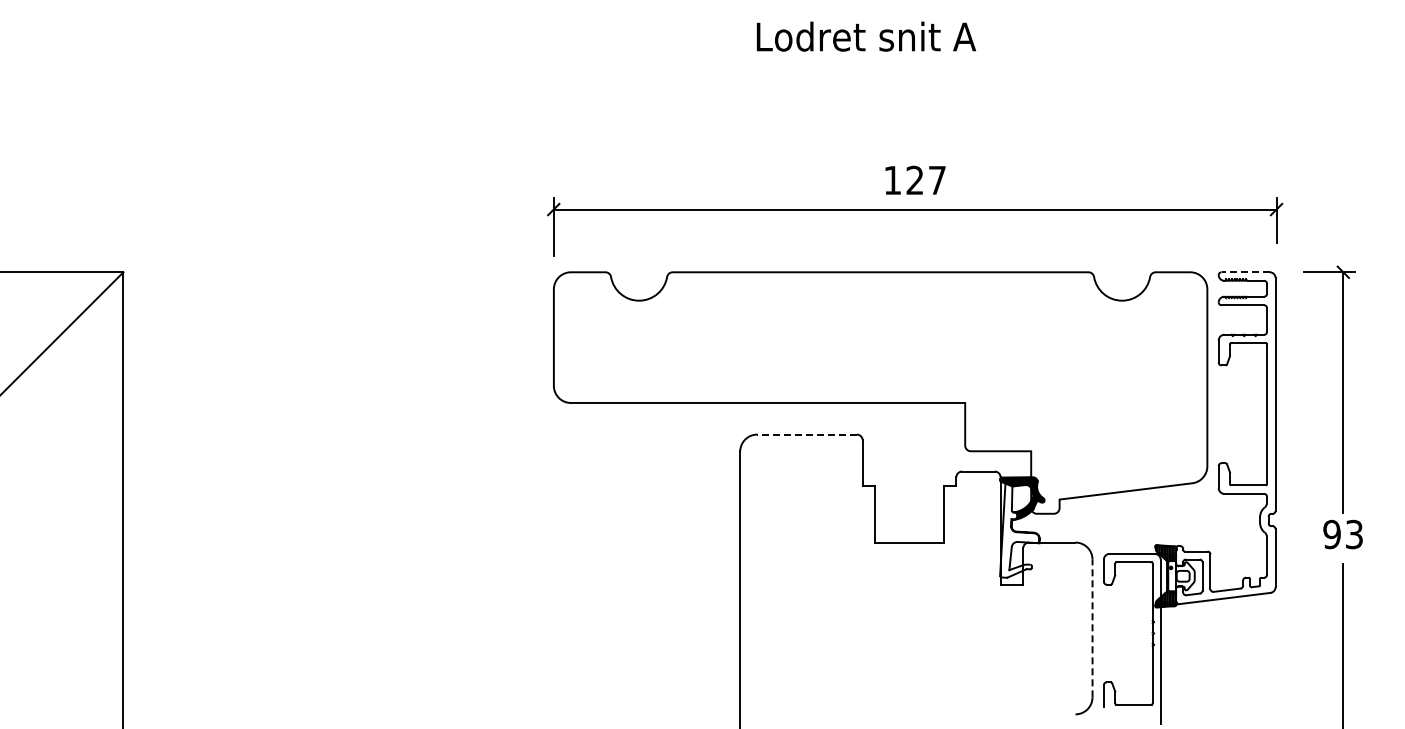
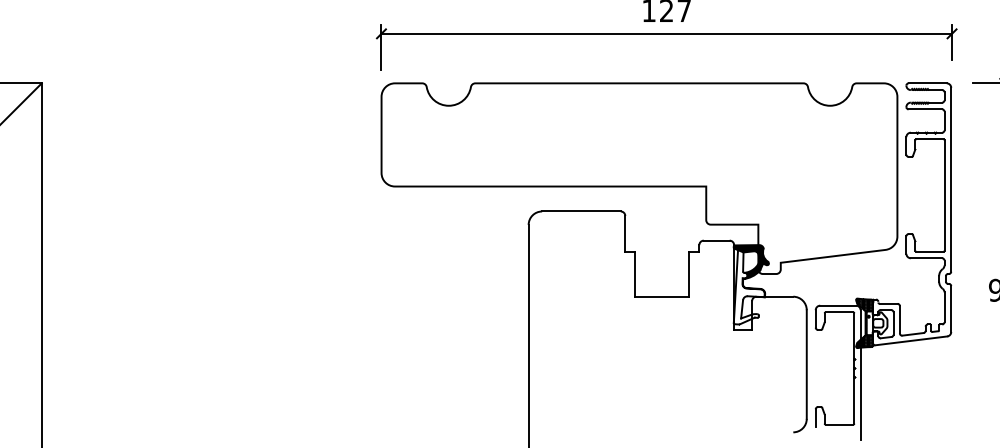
line: (1245, 272) -> (927, 83), dashed -> solid
line: (807, 434) -> (581, 211), dashed -> solid
line: (1092, 628) -> (806, 364), dashed -> solid

